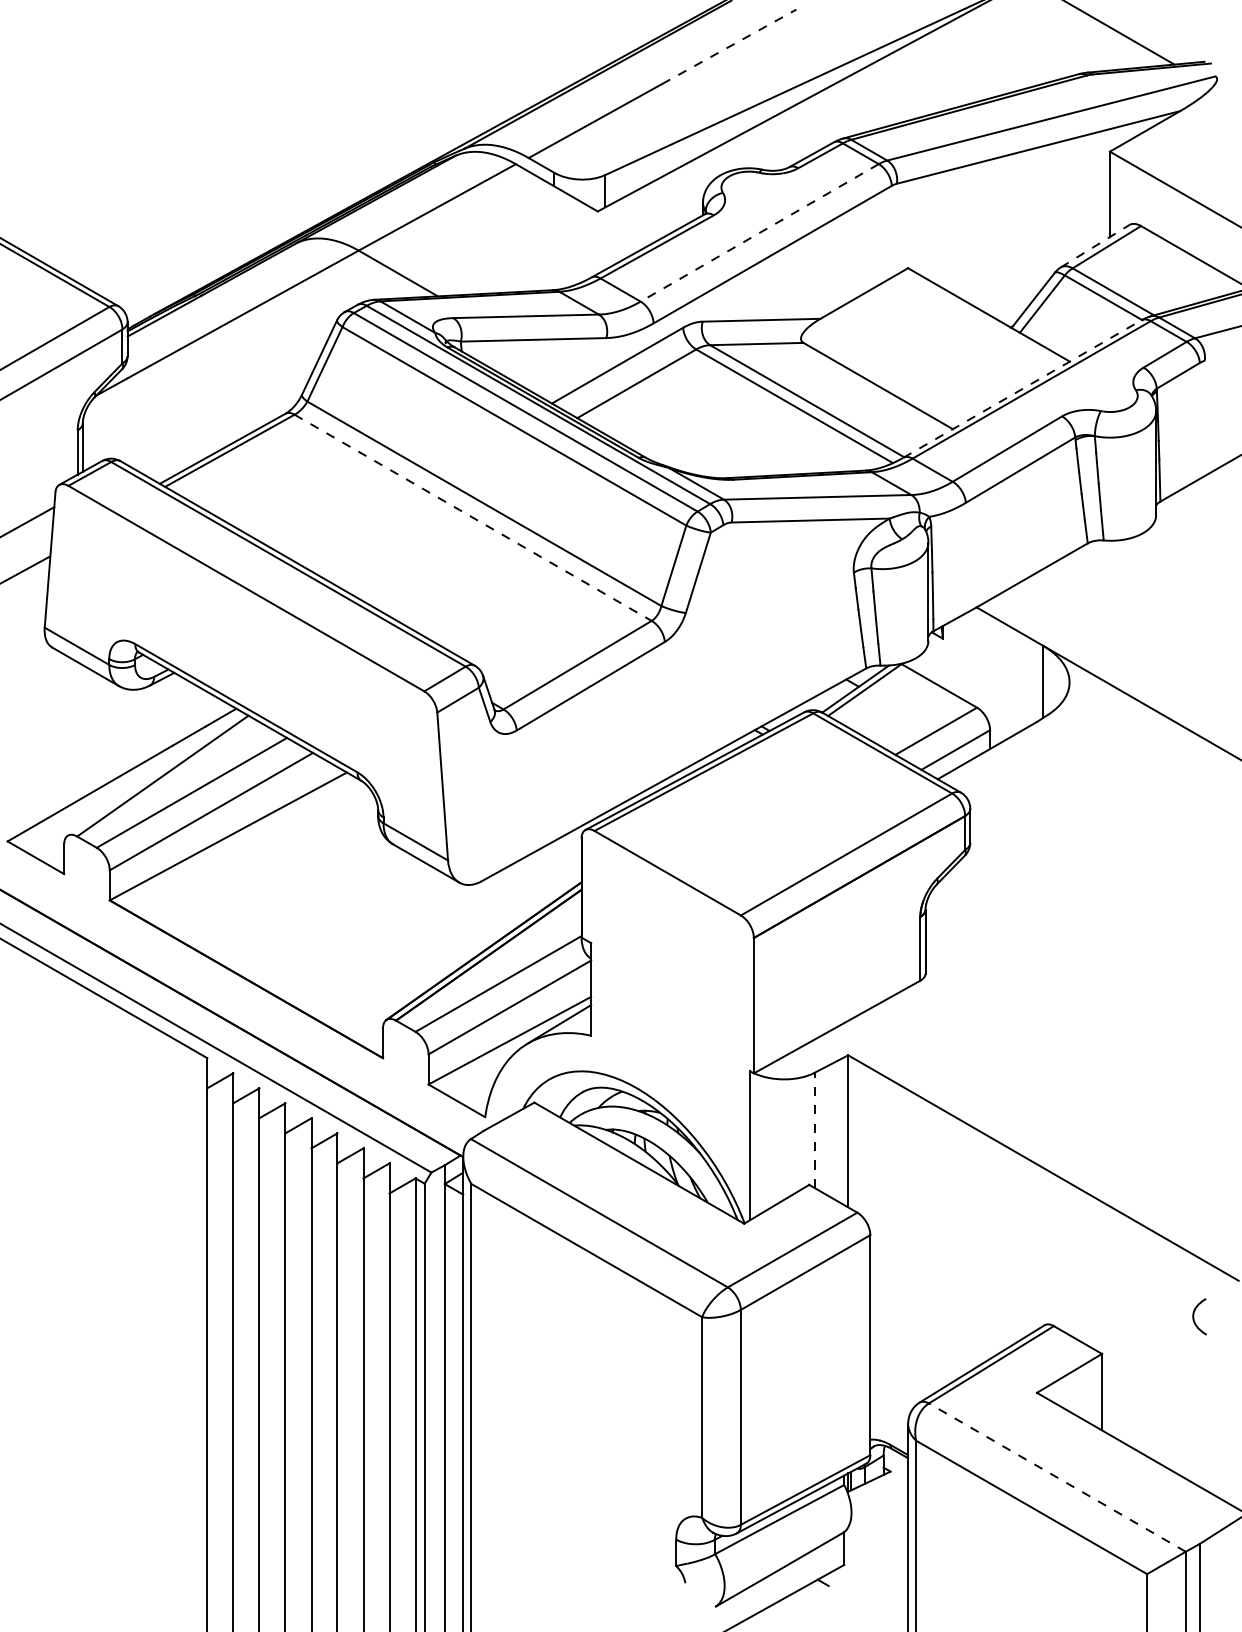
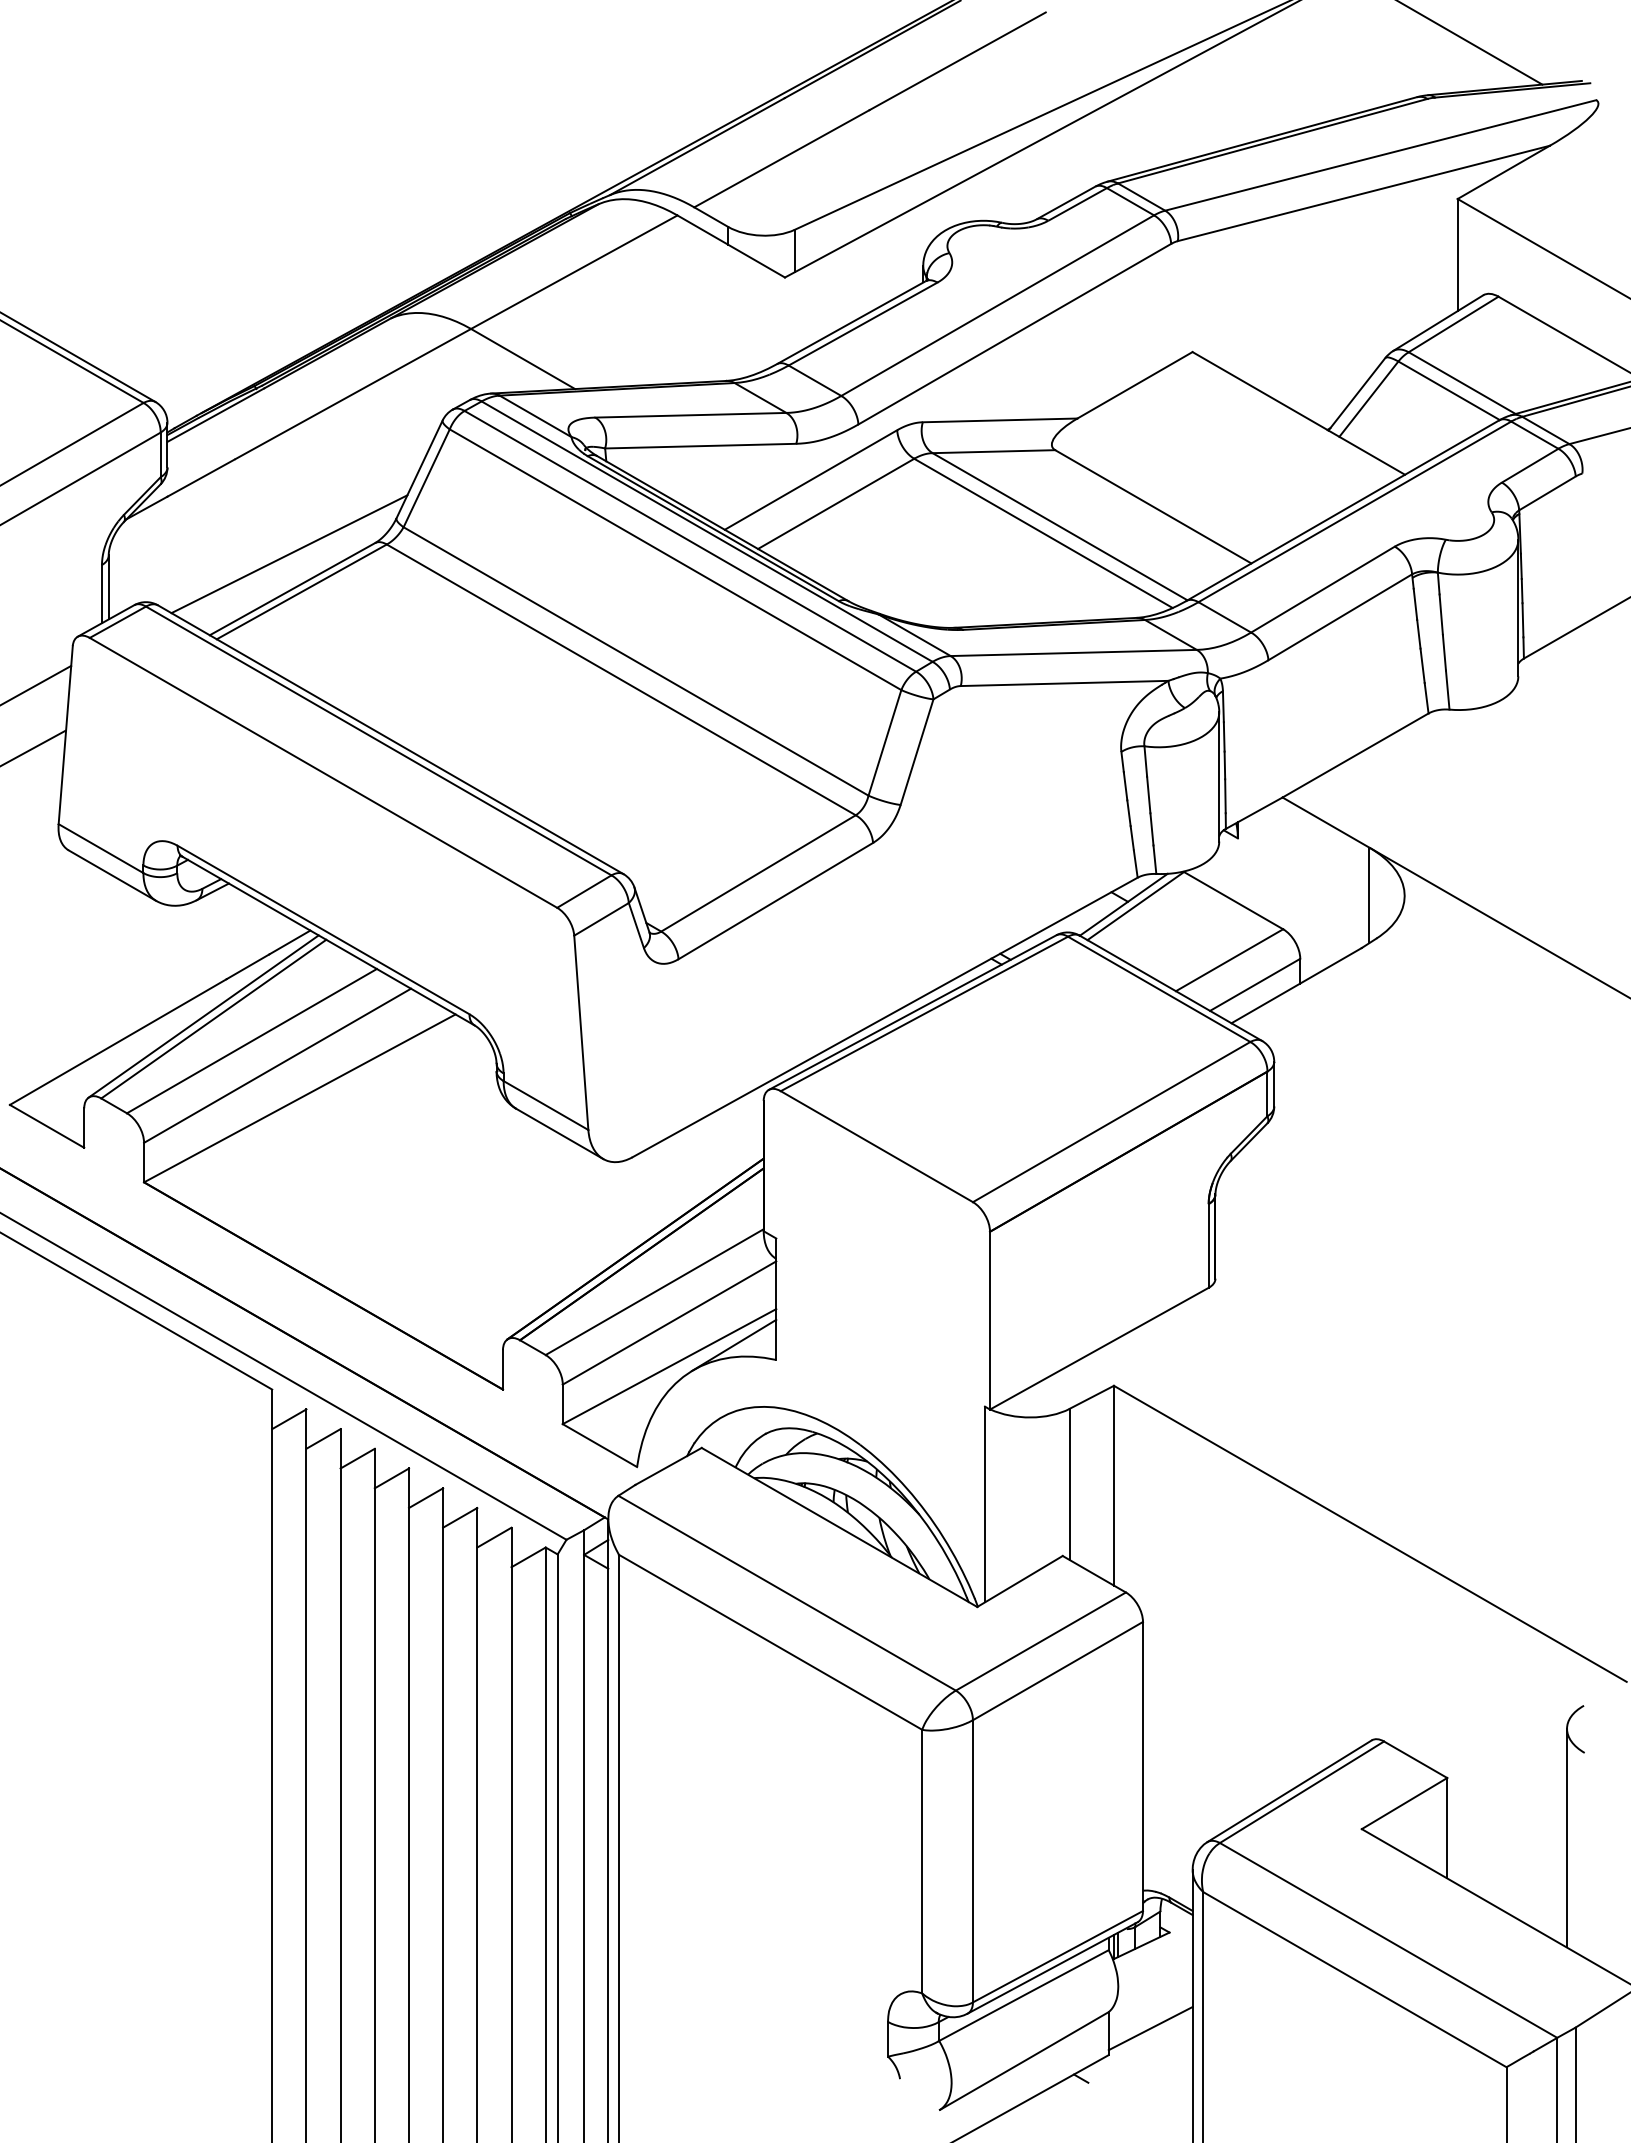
line: (729, 46) -> (957, 61), dashed -> solid
line: (759, 232) -> (997, 305), dashed -> solid
line: (1095, 246) -> (1438, 323), dashed -> solid
line: (1022, 388) -> (1342, 510), dashed -> solid
line: (220, 422) -> (289, 554), added
line: (473, 517) -> (621, 679), dashed -> solid
line: (155, 774) -> (203, 1016), added
line: (814, 1130) -> (1069, 1484), dashed -> solid
line: (1193, 1399) -> (1567, 1837), added
line: (1057, 1477) -> (1388, 1940), dashed -> solid
line: (876, 1544) -> (1150, 2028), added

